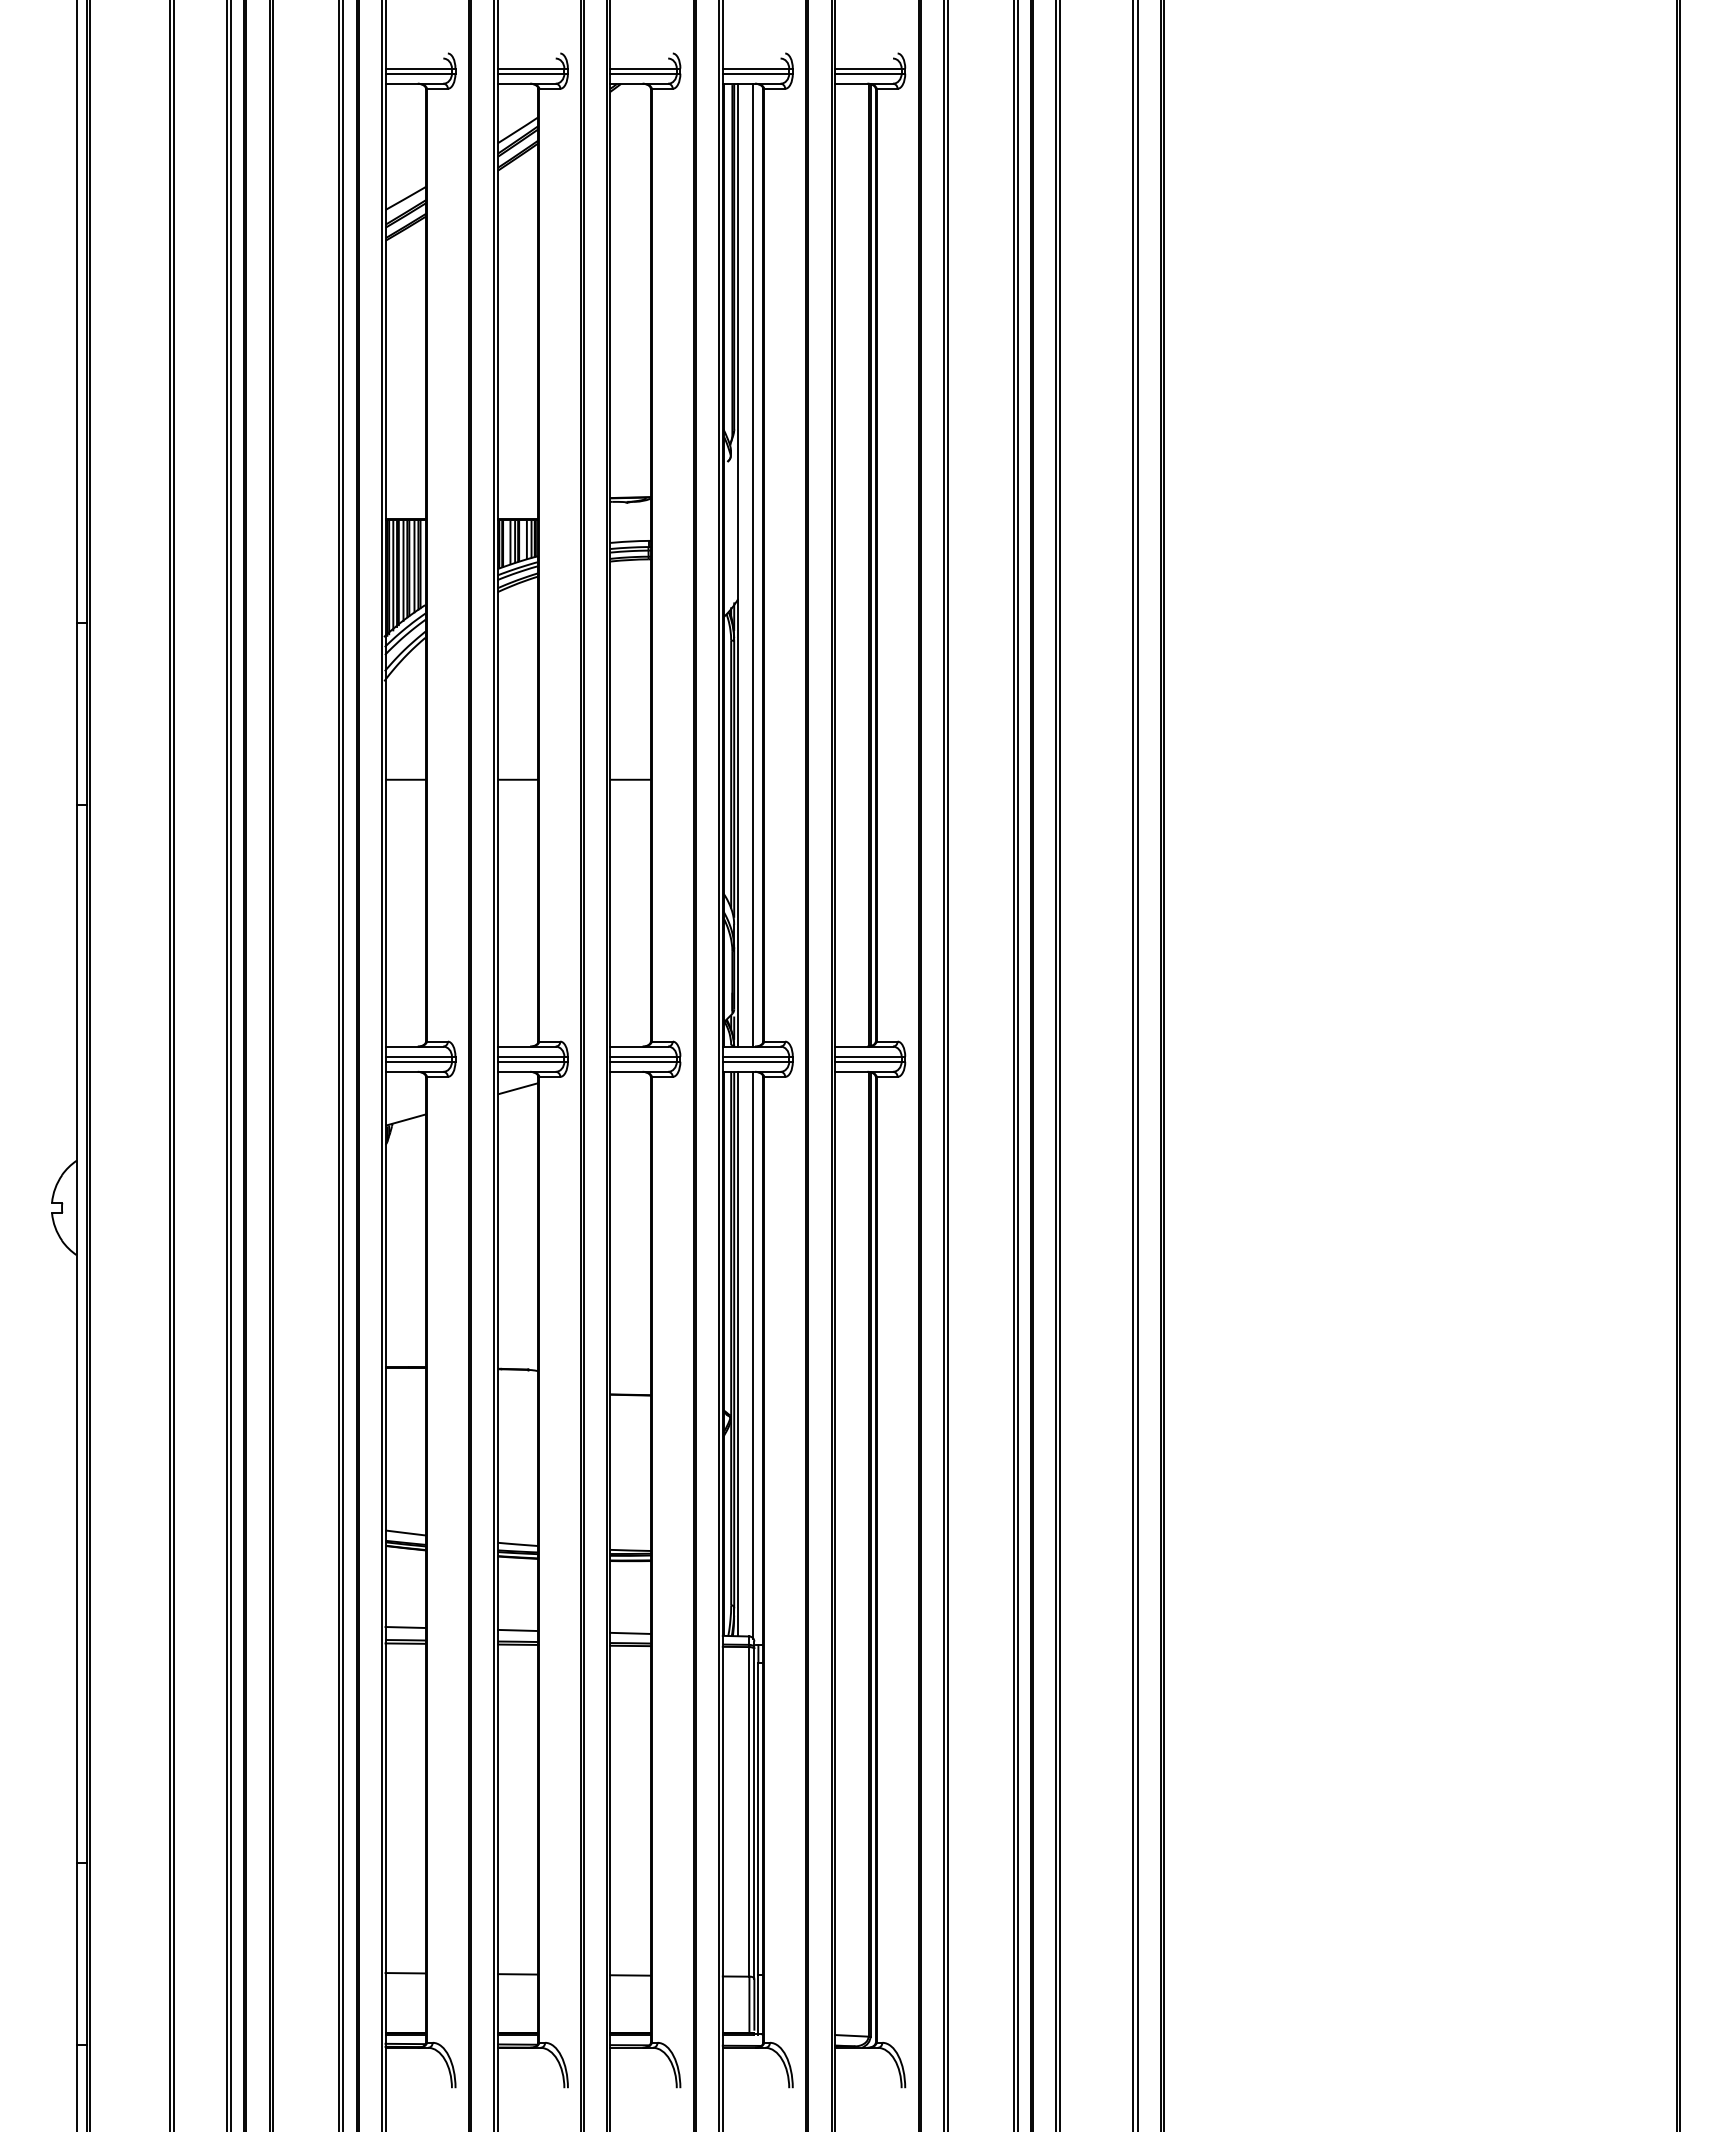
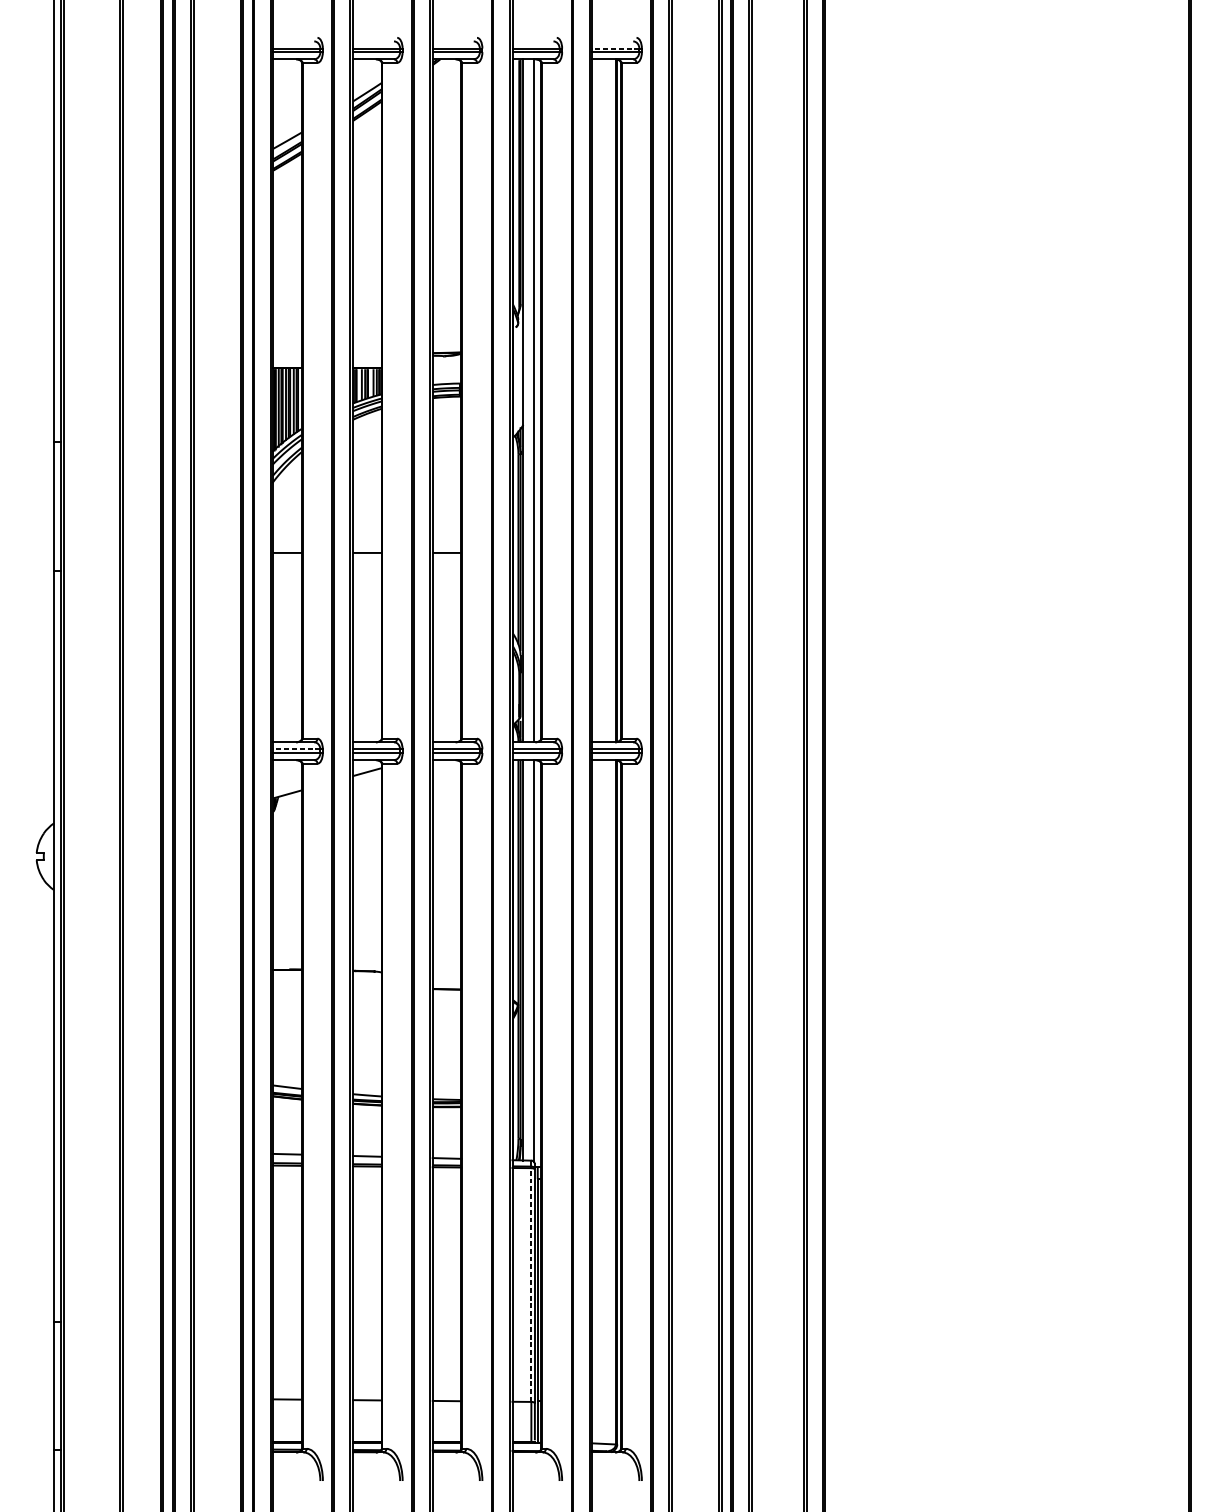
line: (867, 68) -> (615, 48), solid -> dashed
line: (418, 1056) -> (296, 749), solid -> dashed
line: (749, 1811) -> (531, 1284), solid -> dashed

